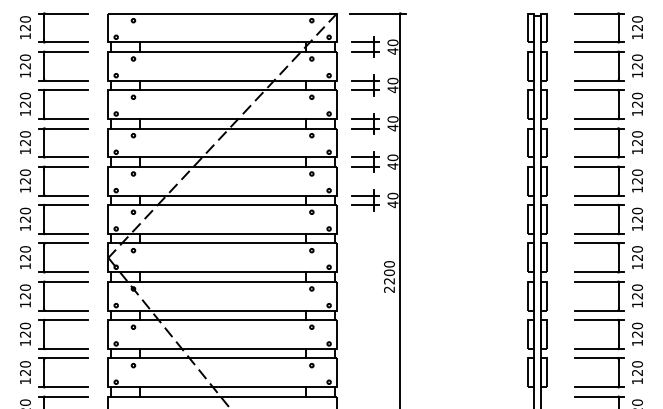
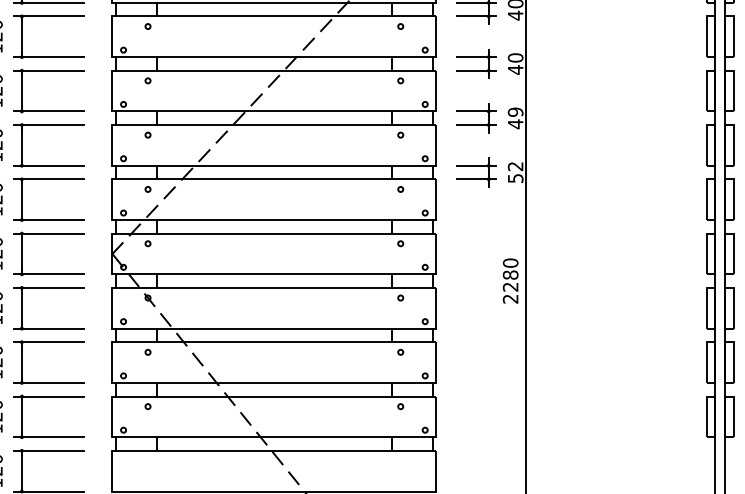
text: (392, 157) -> (514, 111), 40 -> 49
text: (392, 200) -> (514, 172), 40 -> 52
text: (389, 272) -> (510, 274), 2200 -> 2280

